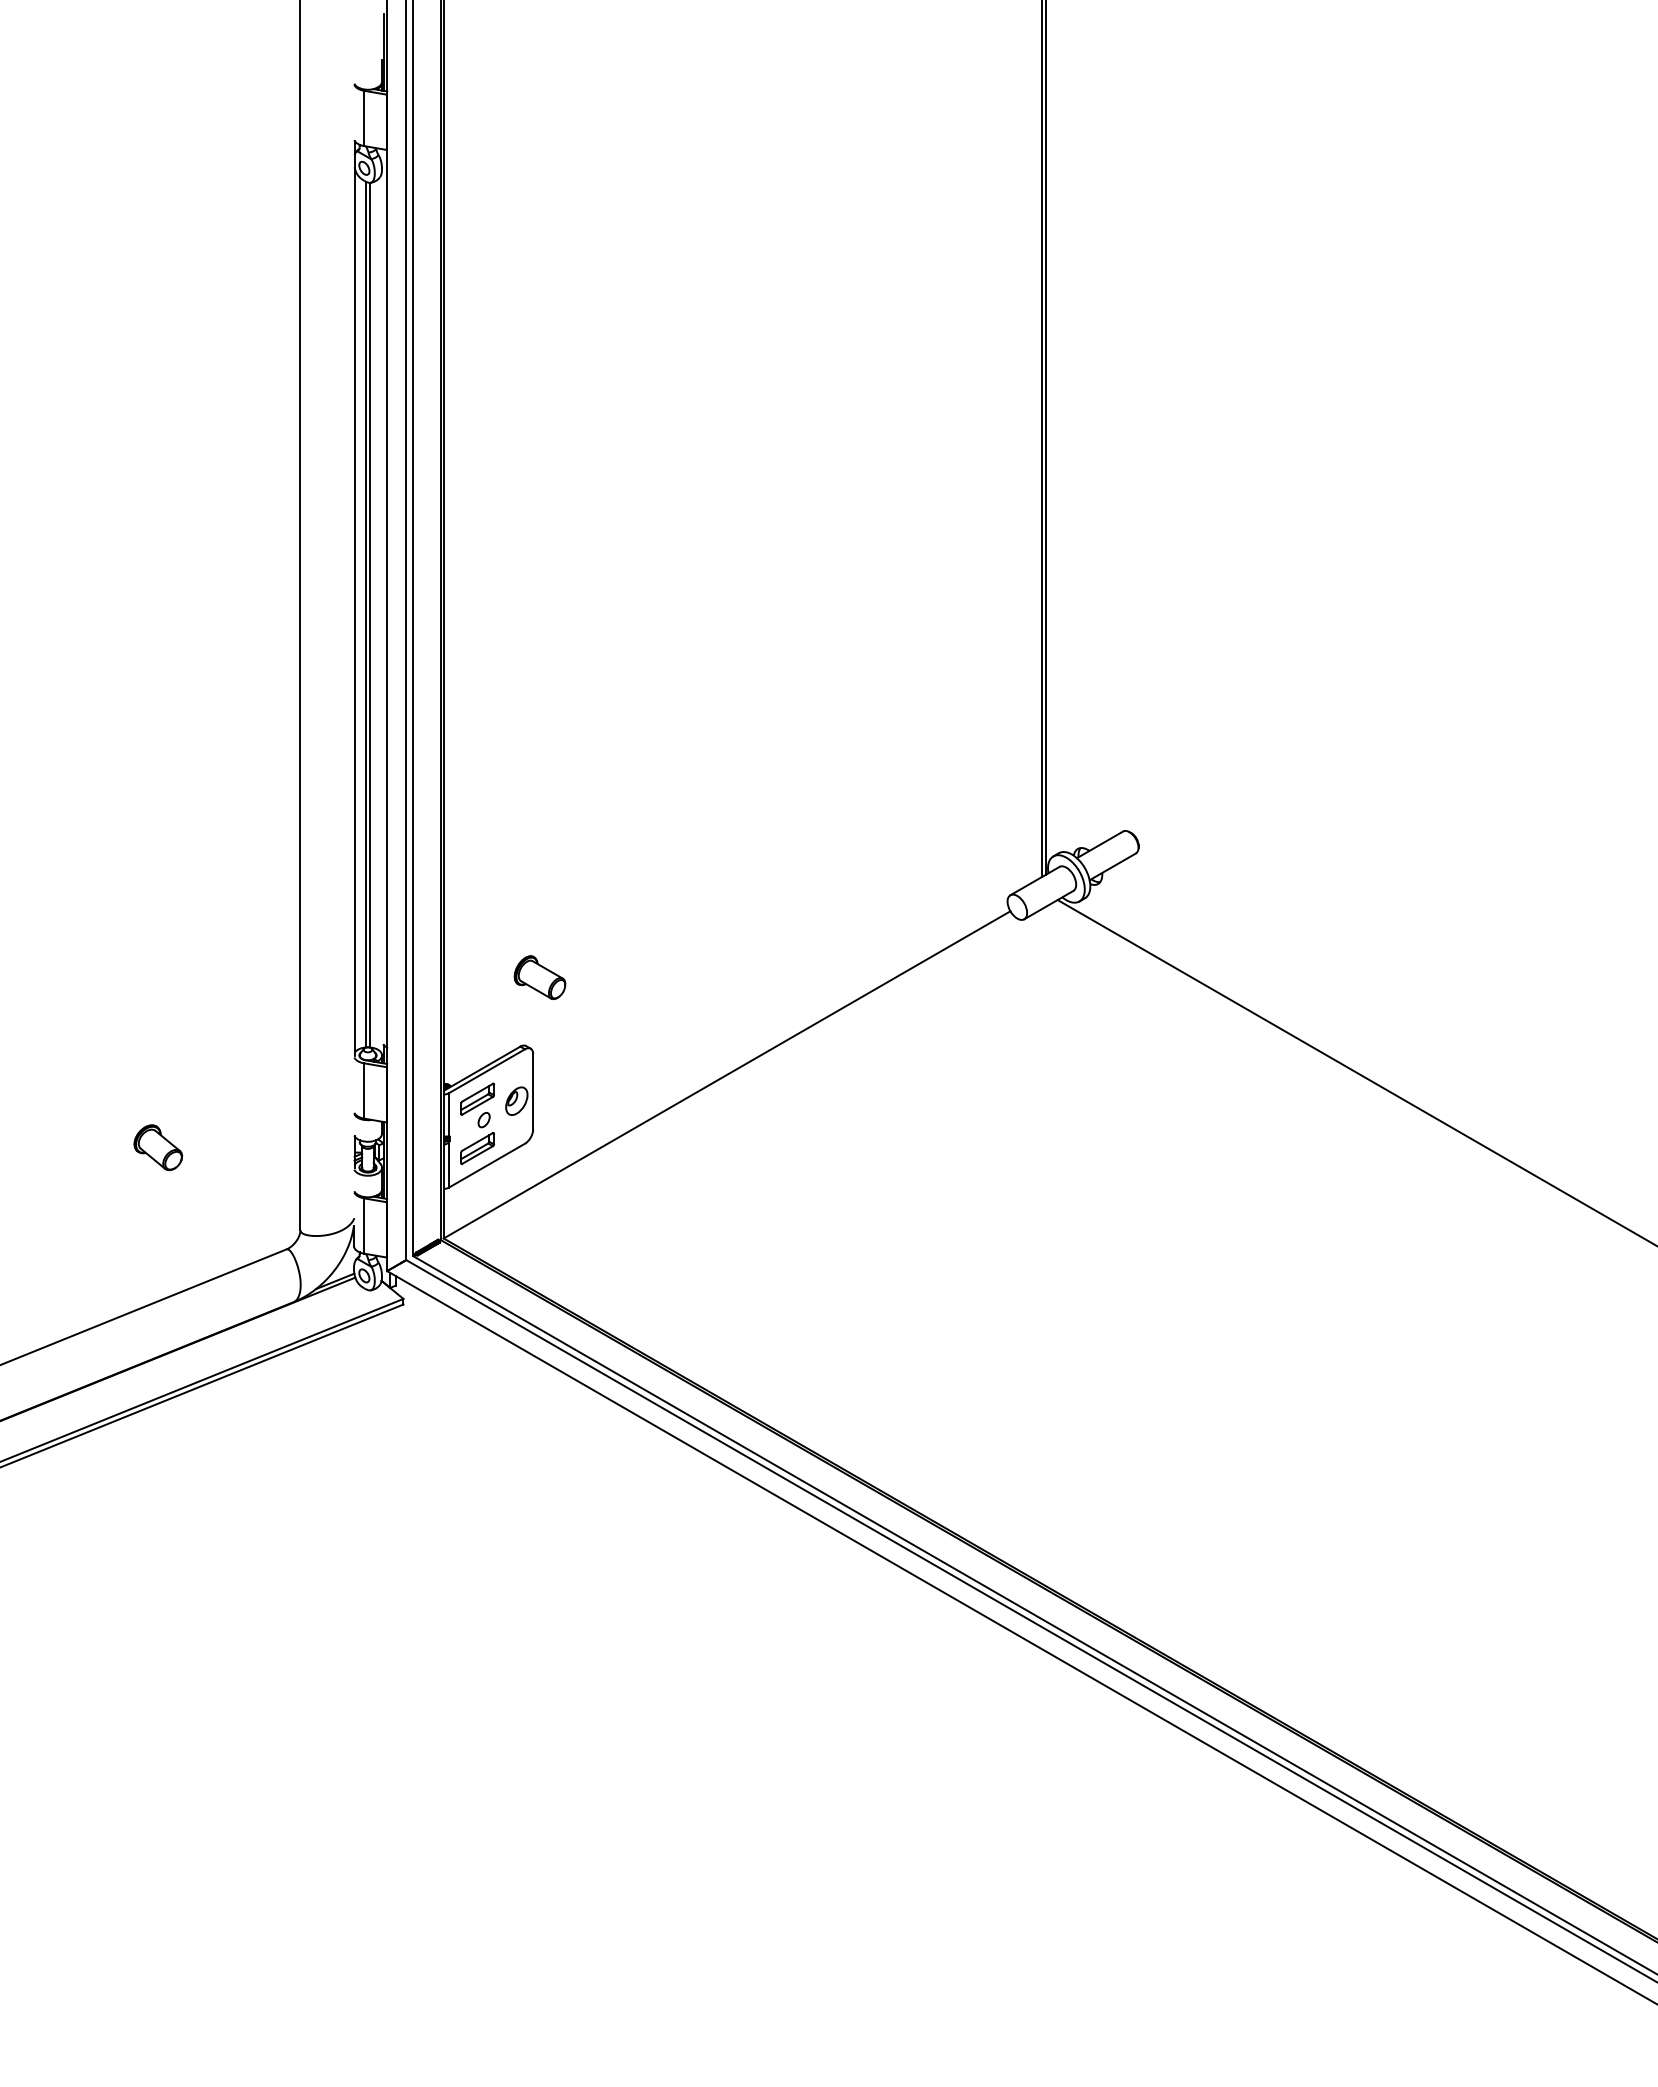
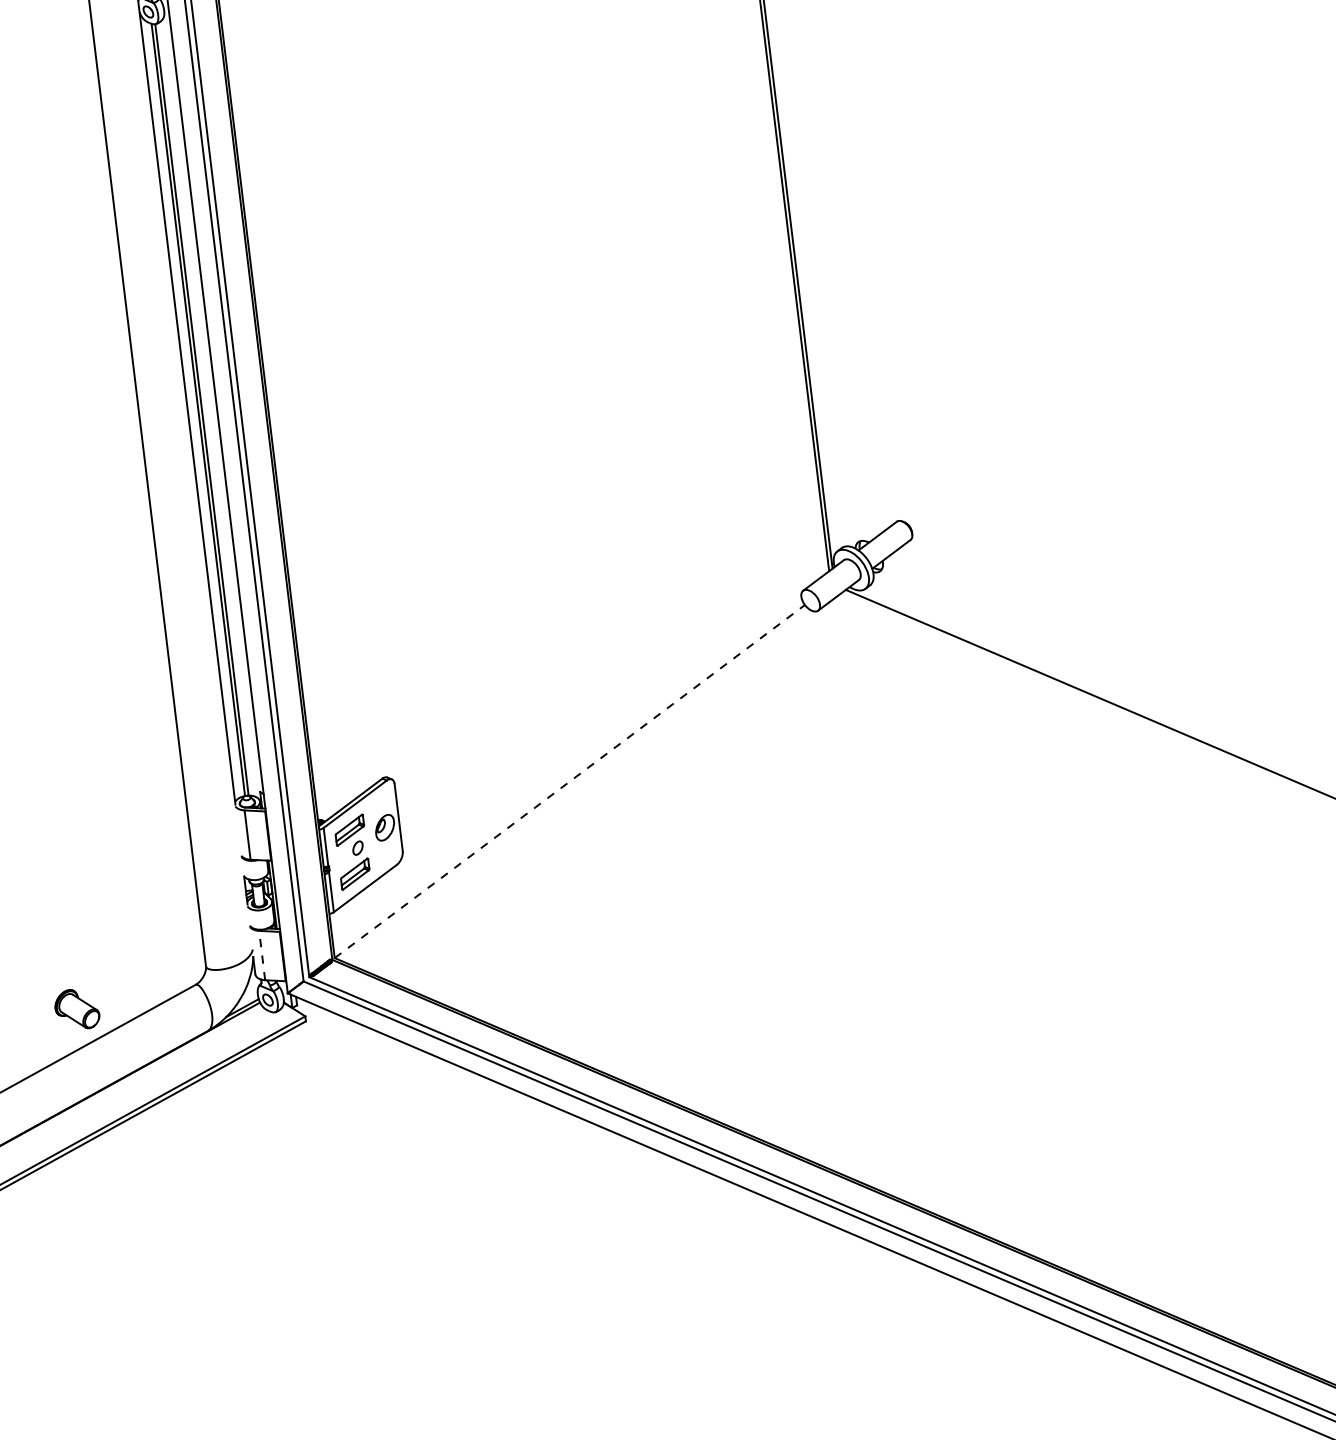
part: (539, 977) -> (391, 714), removed
line: (727, 1074) -> (570, 781), solid -> dashed
part: (158, 1147) -> (77, 1009), moved
line: (363, 1225) -> (261, 955), solid -> dashed

